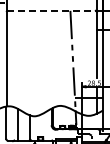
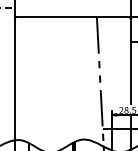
line: (52, 10) -> (73, 16), dashed -> solid

